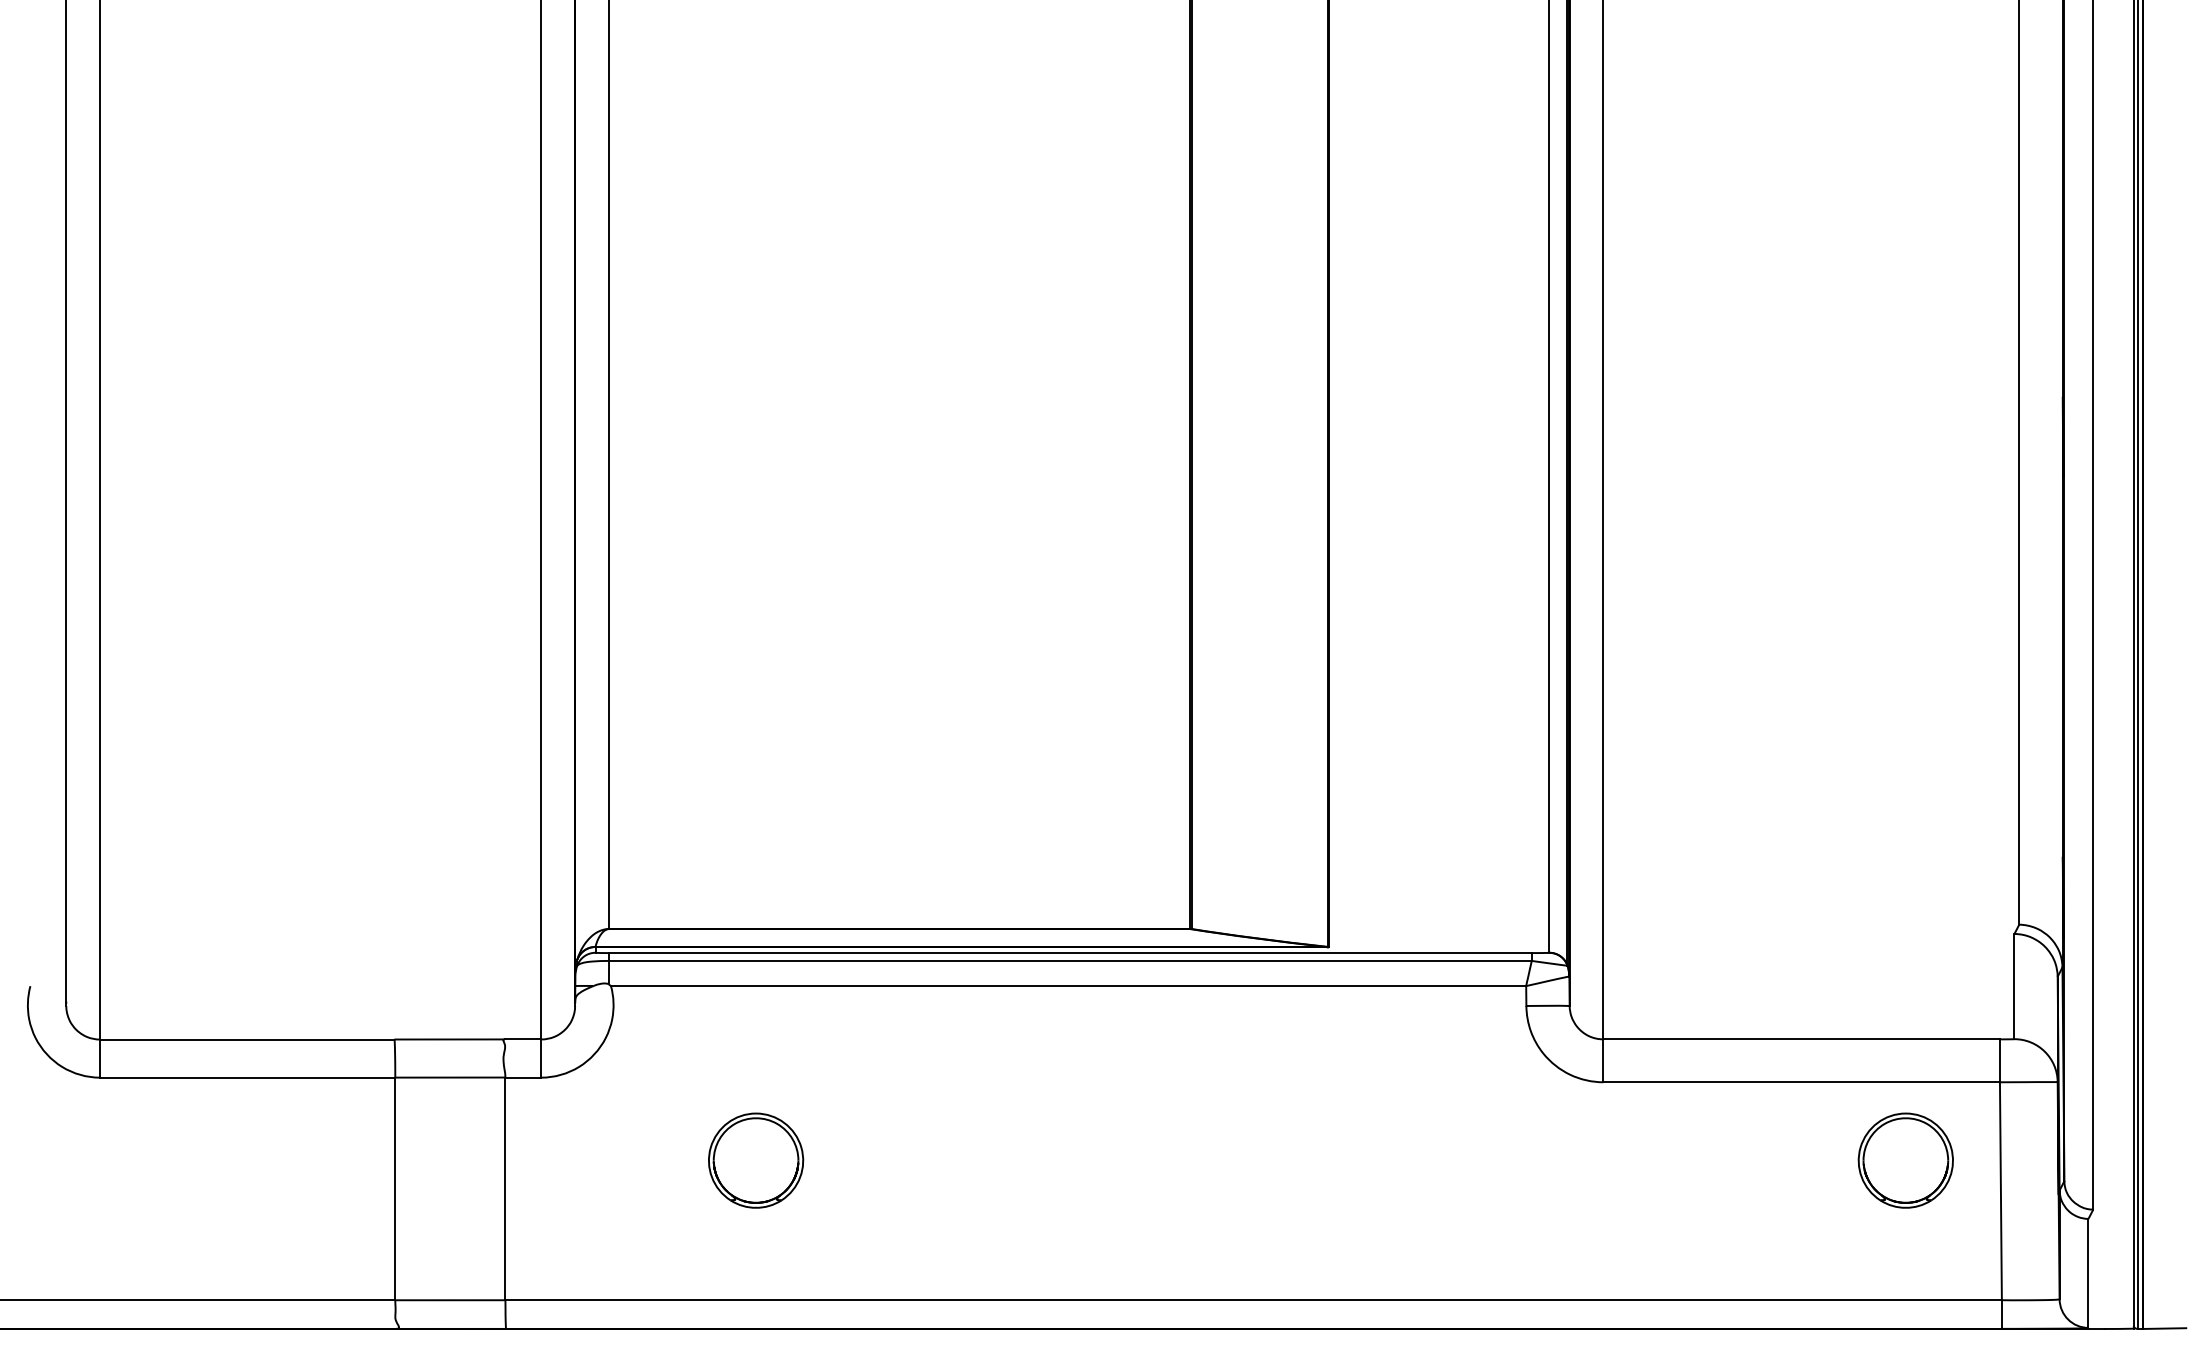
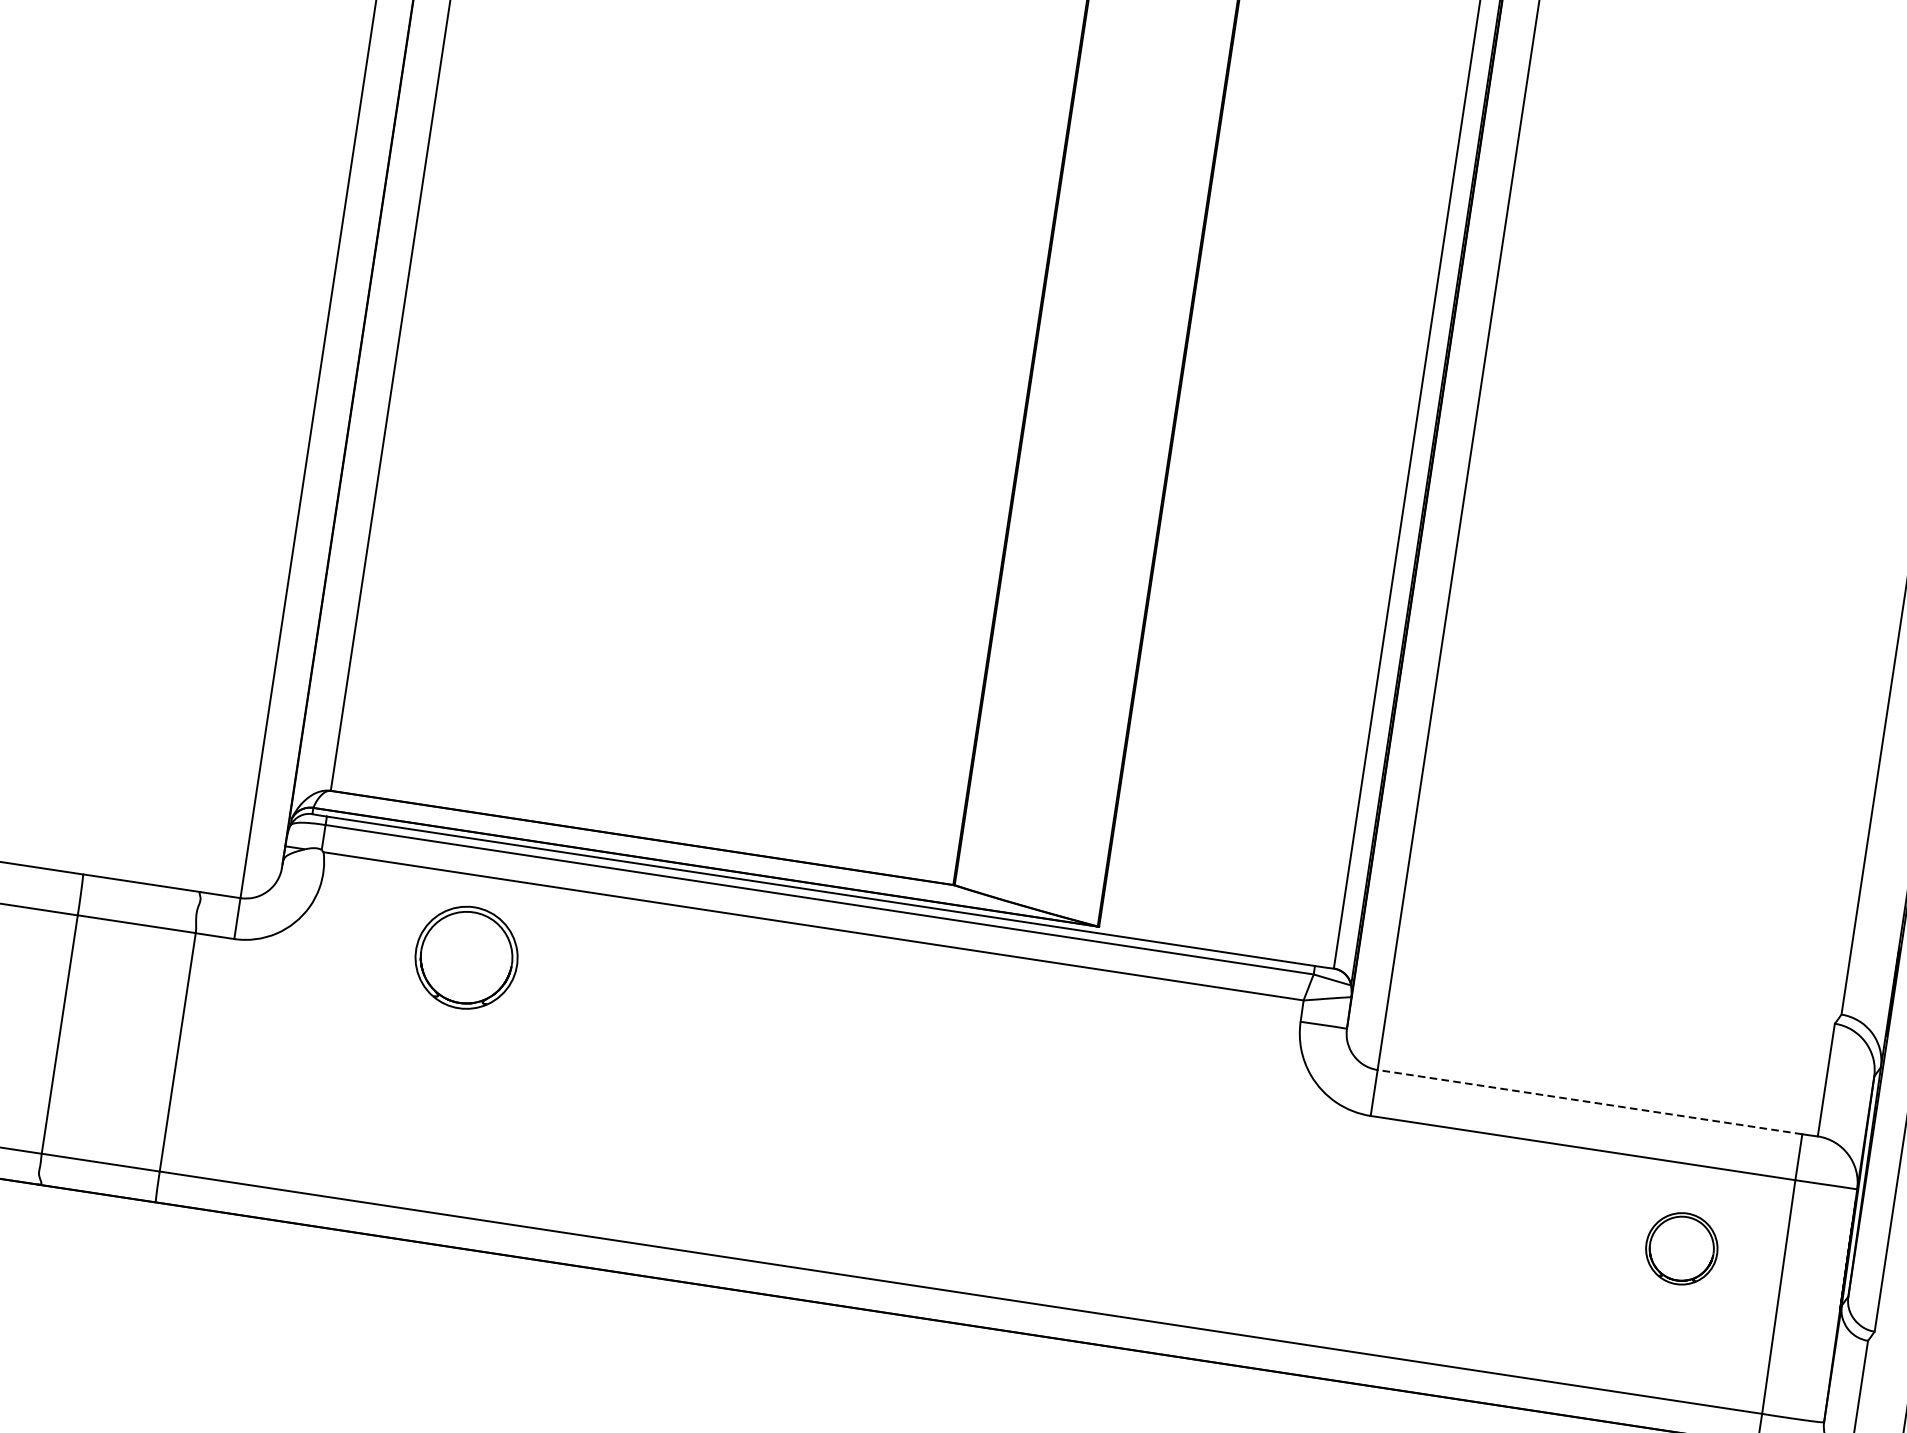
line: (1801, 1039) -> (1589, 1102), solid -> dashed
part: (756, 1160) -> (467, 957), moved
part: (1905, 1160) -> (1681, 1248), size x0.7

